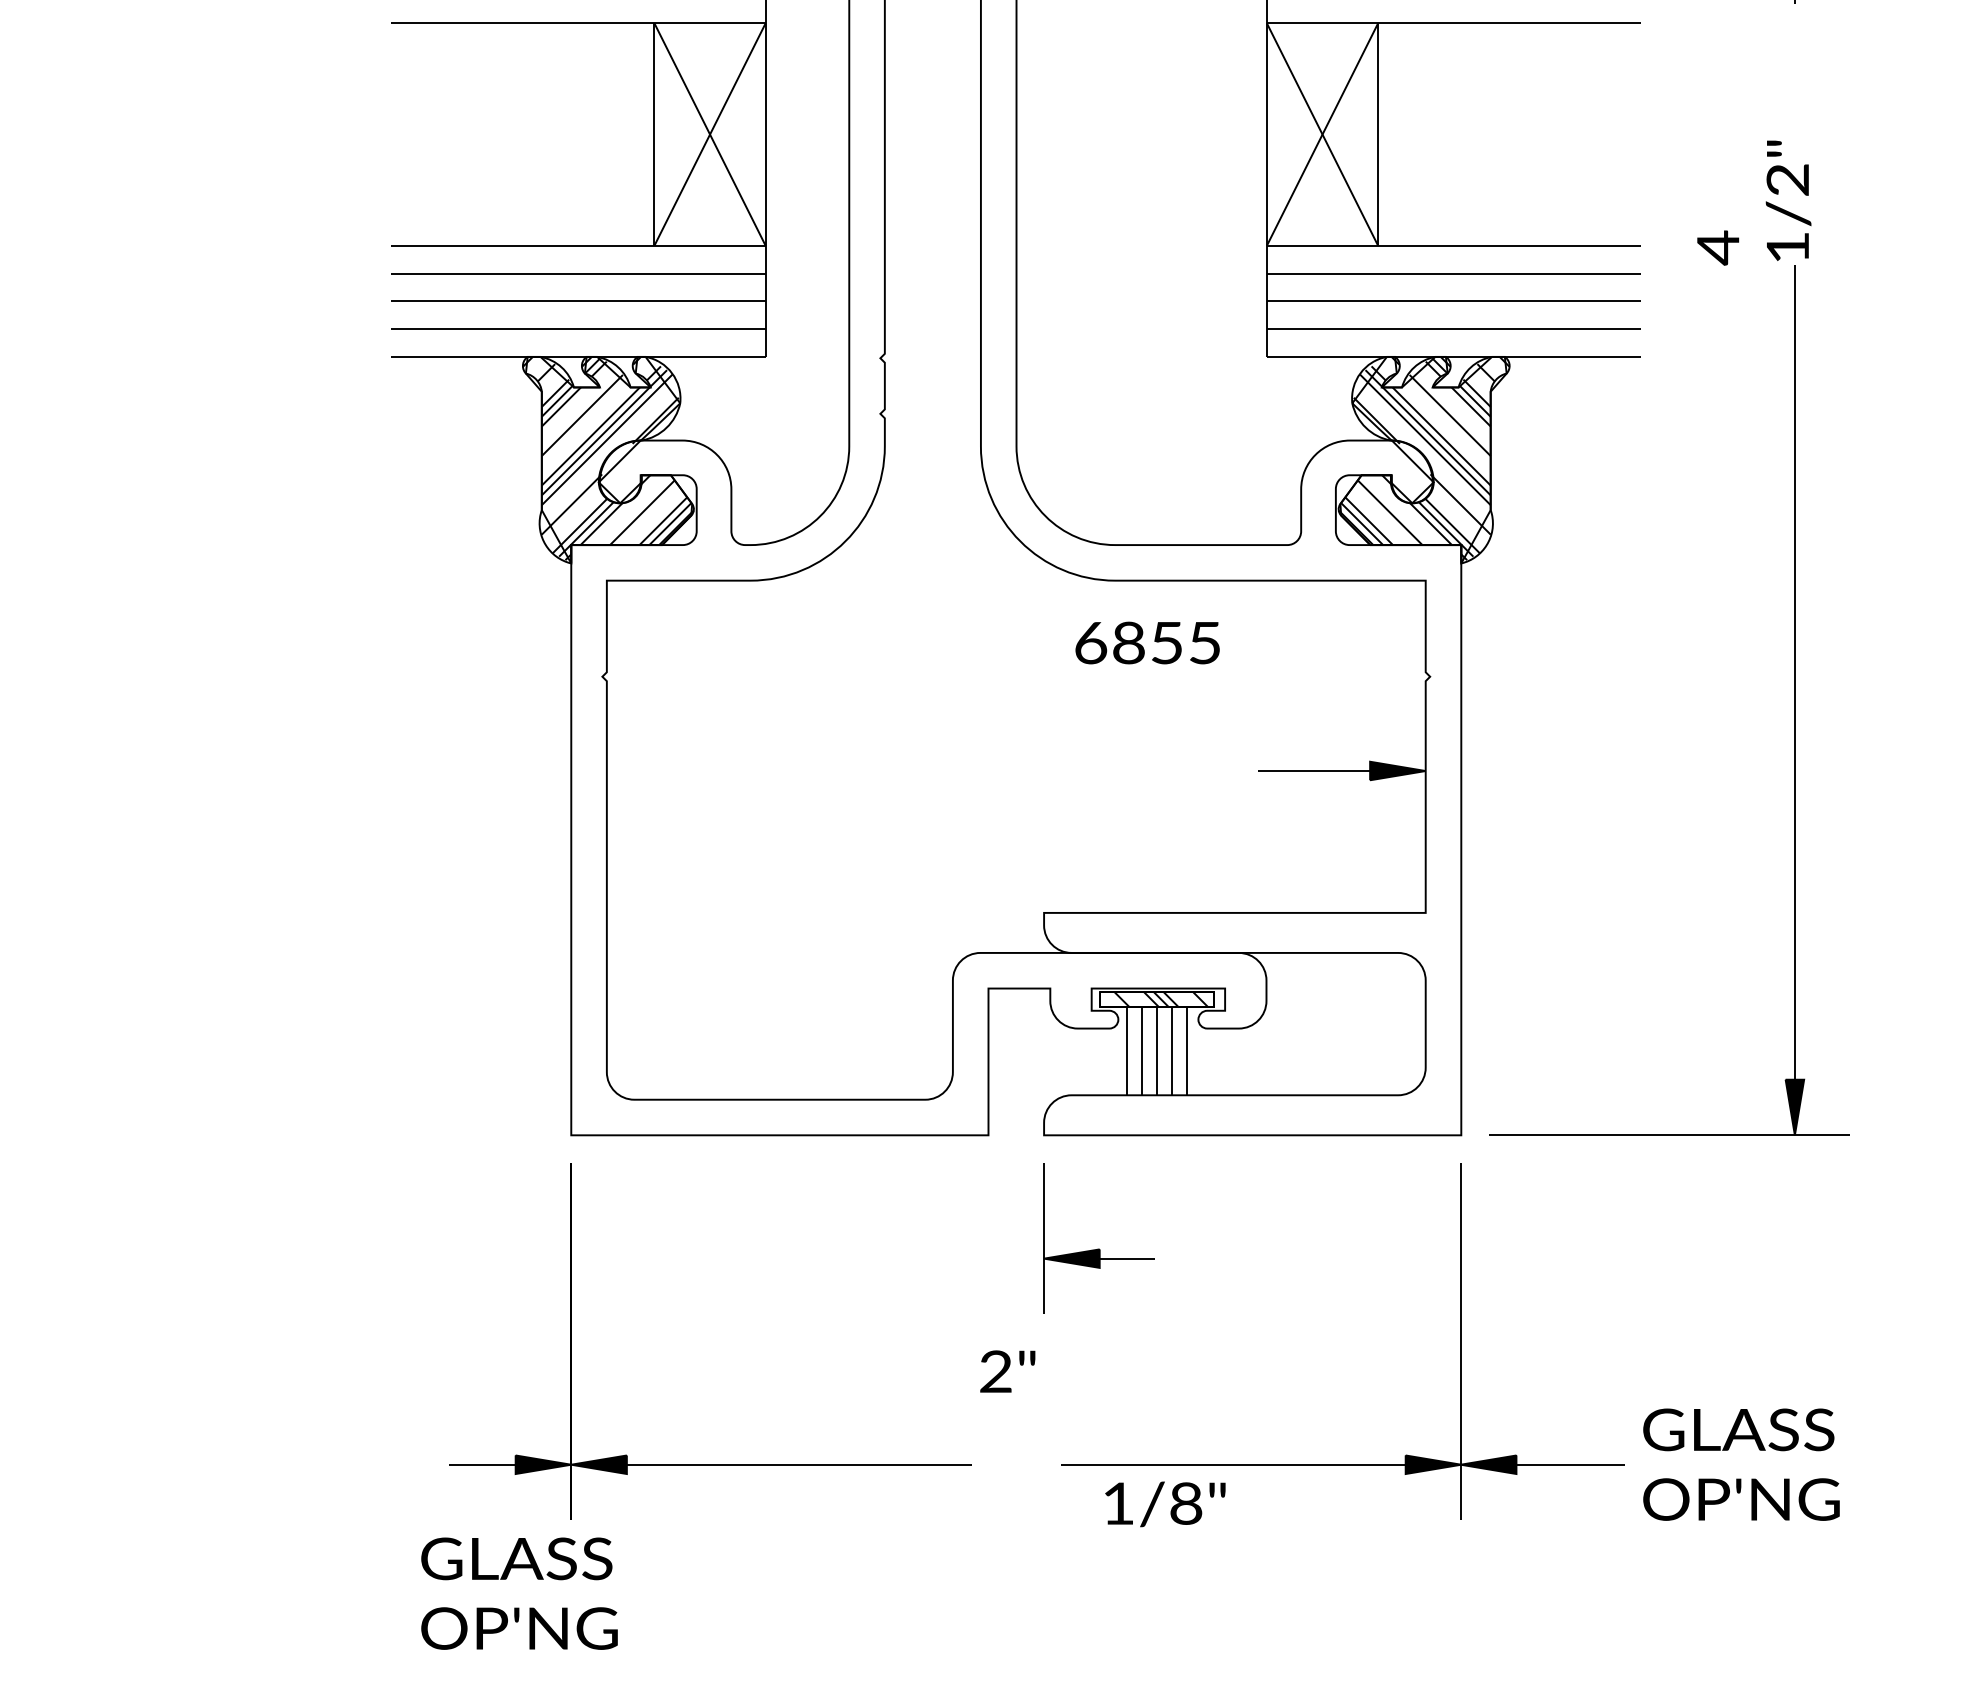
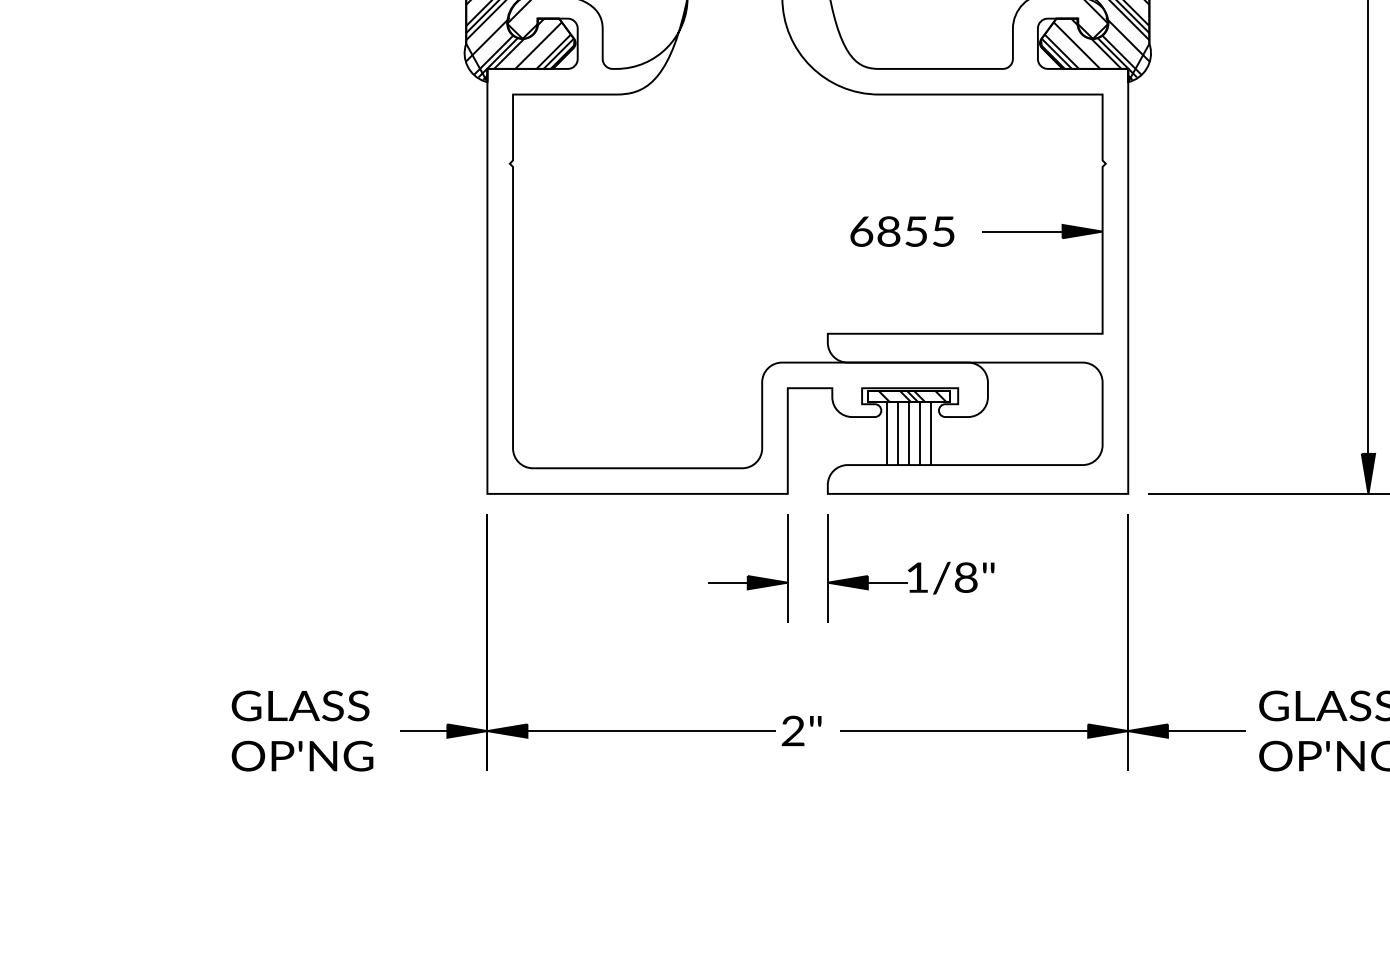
text: (1147, 642) -> (902, 231), moved
part: (933, 1248) -> (748, 575), added
text: (1007, 1371) -> (801, 730), moved
text: (1165, 1504) -> (951, 578), moved
text: (519, 1593) -> (302, 730), moved

